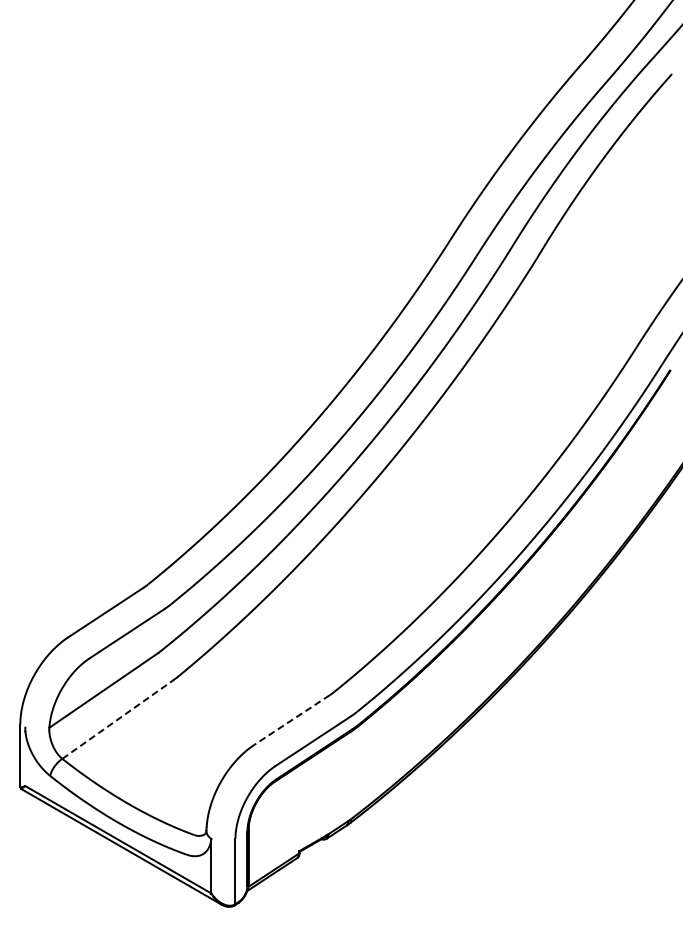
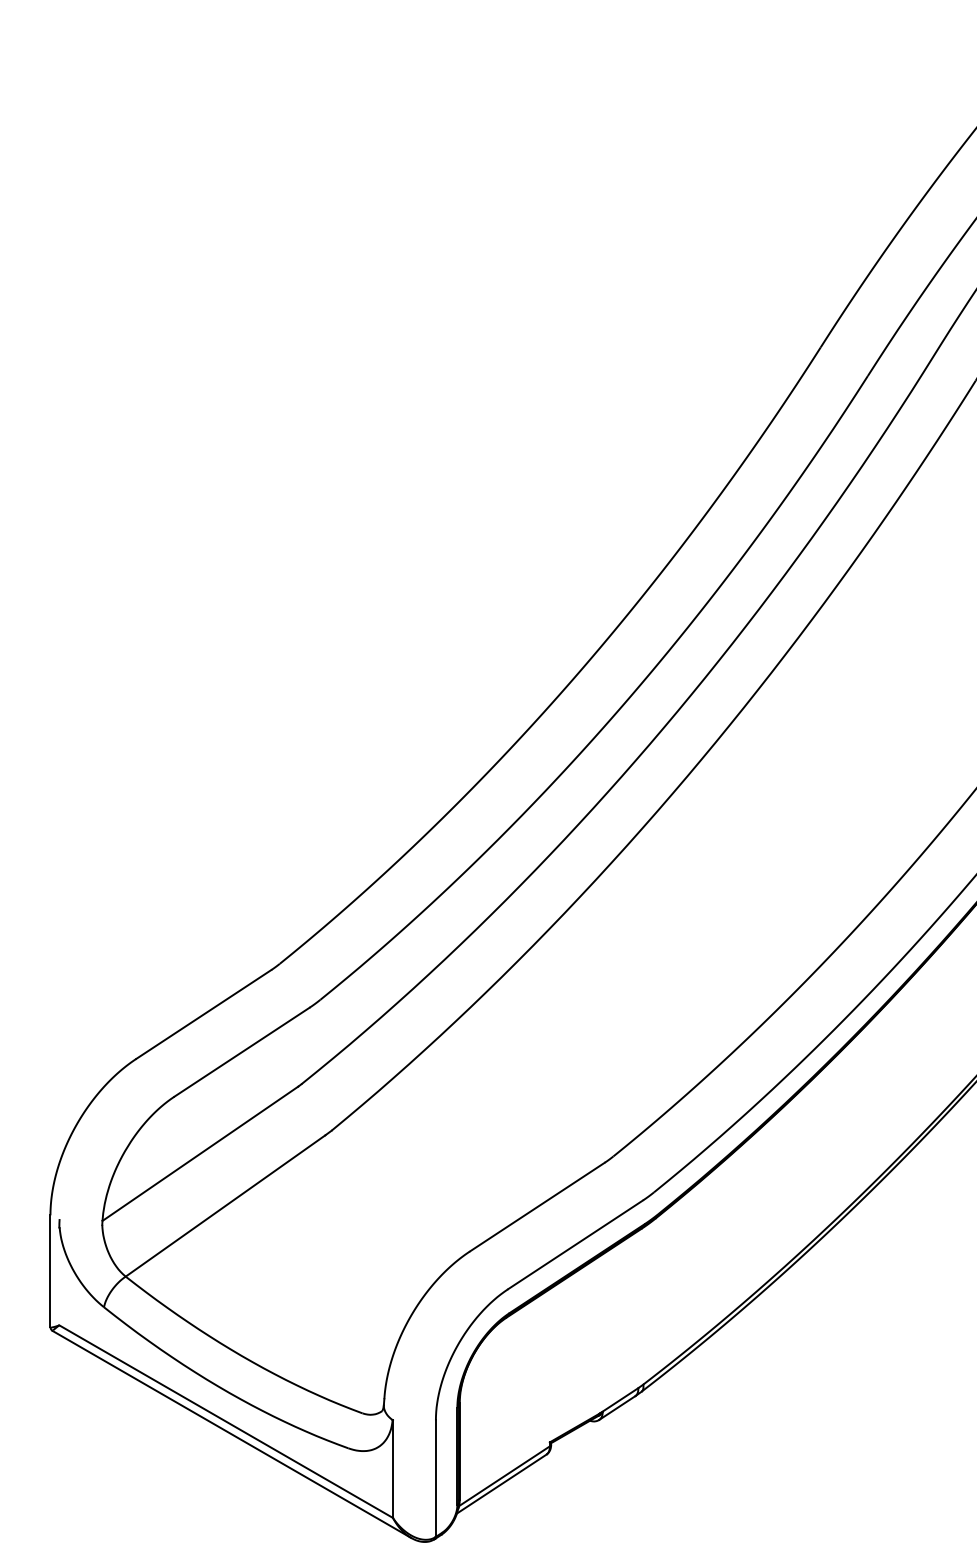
line: (118, 719) -> (226, 1206), dashed -> solid
line: (291, 720) -> (536, 1207), dashed -> solid

